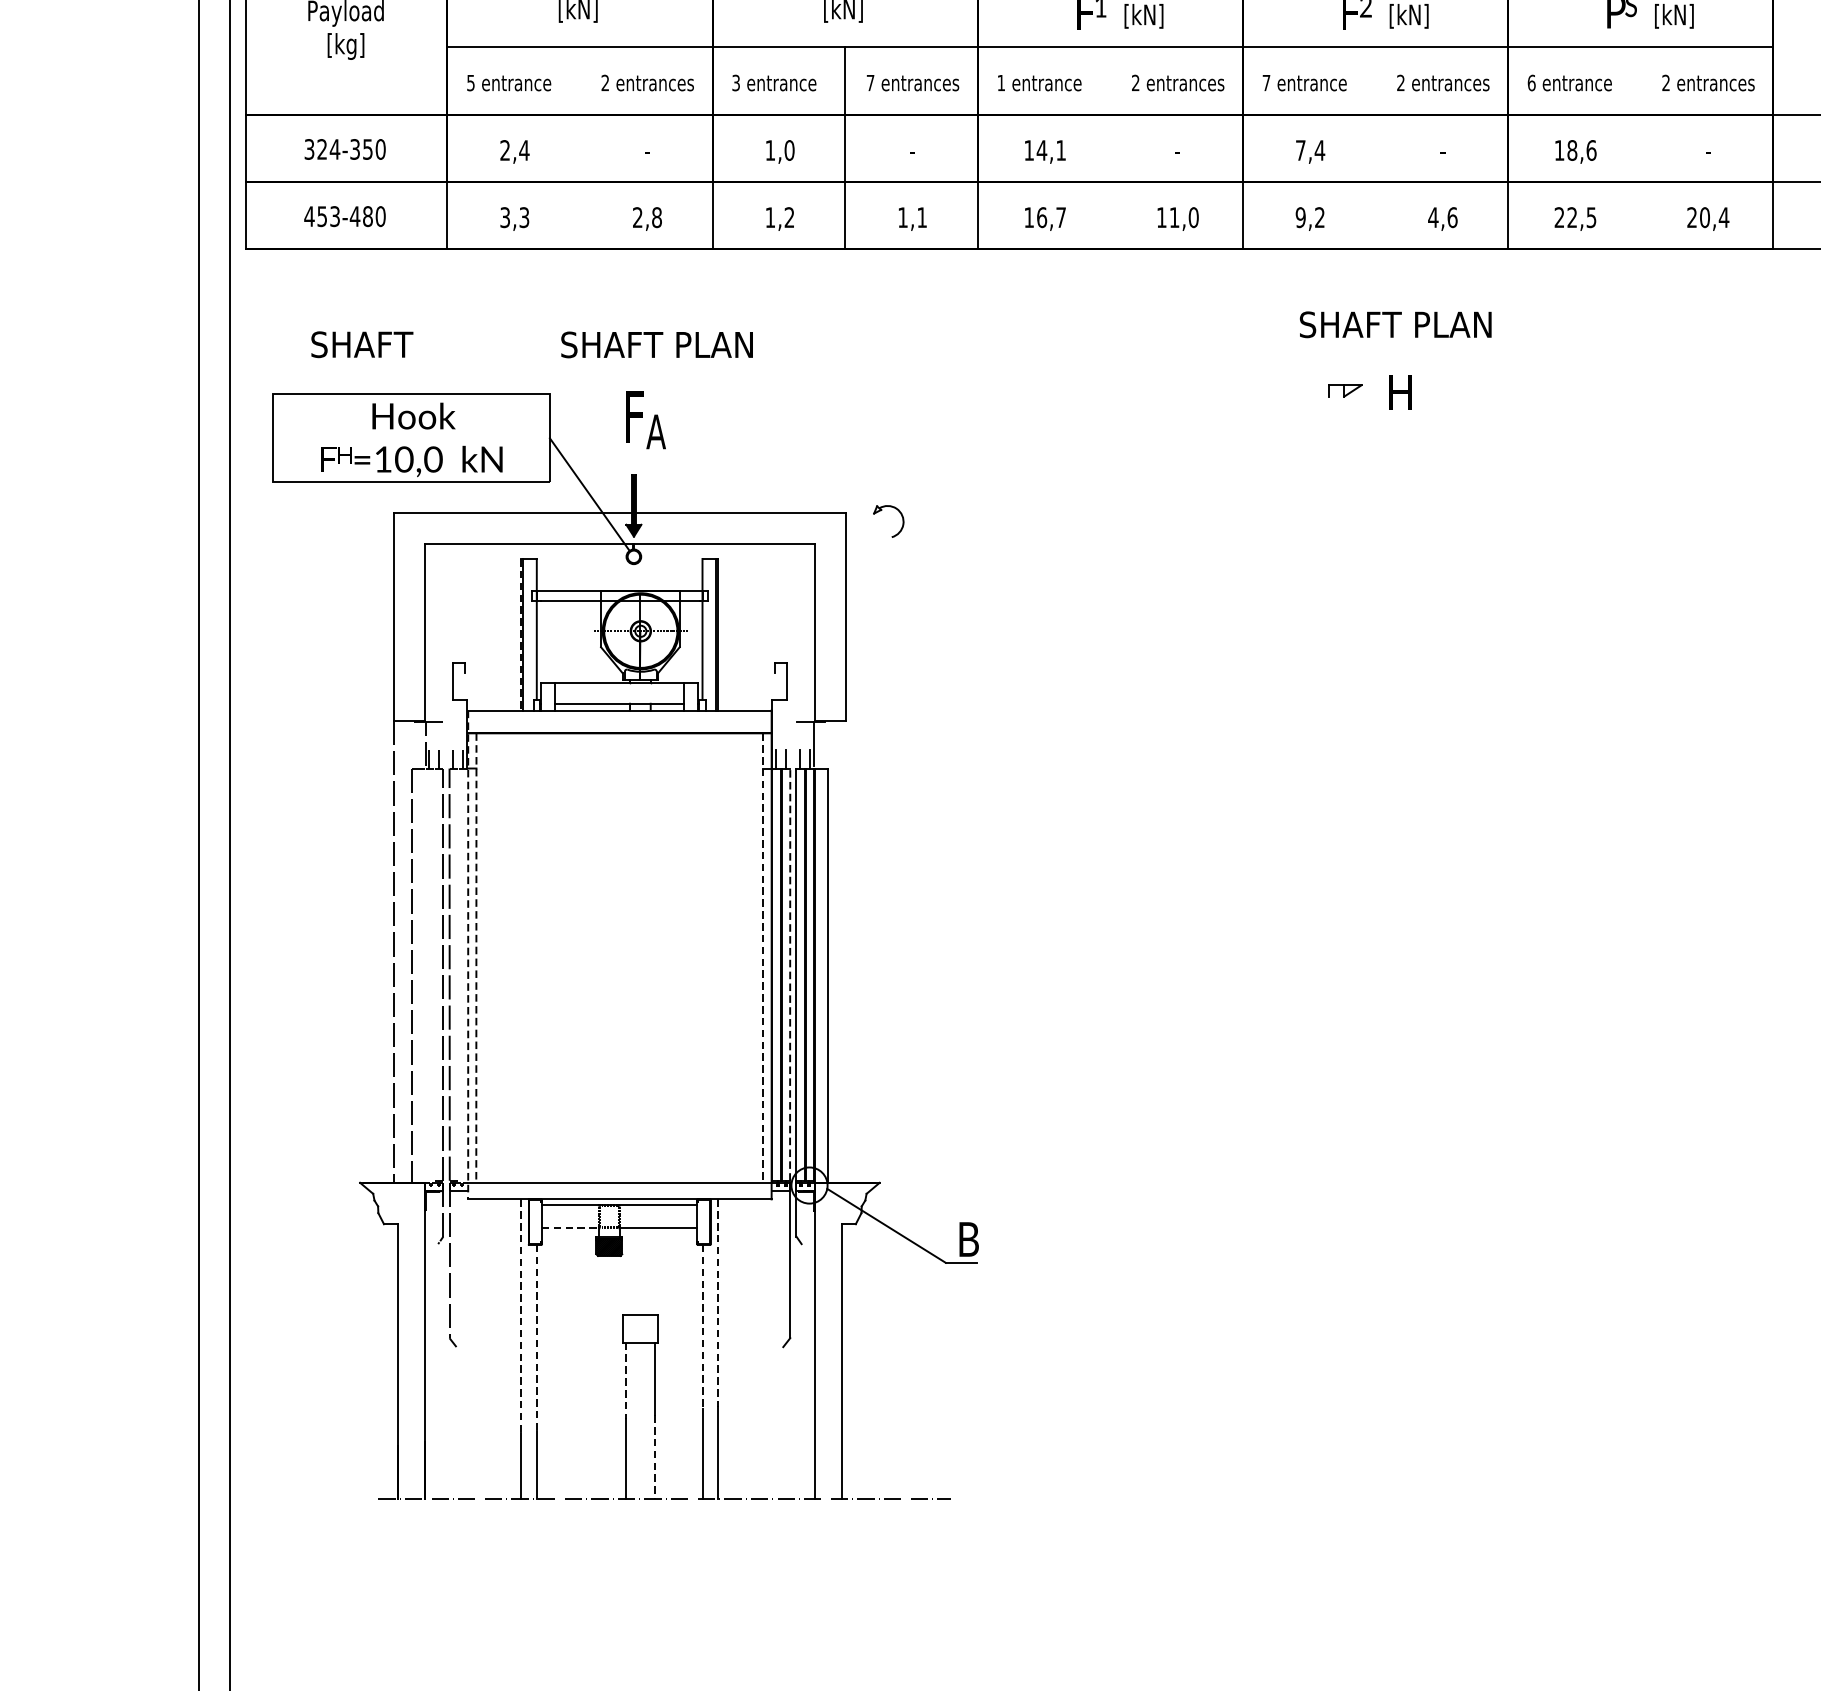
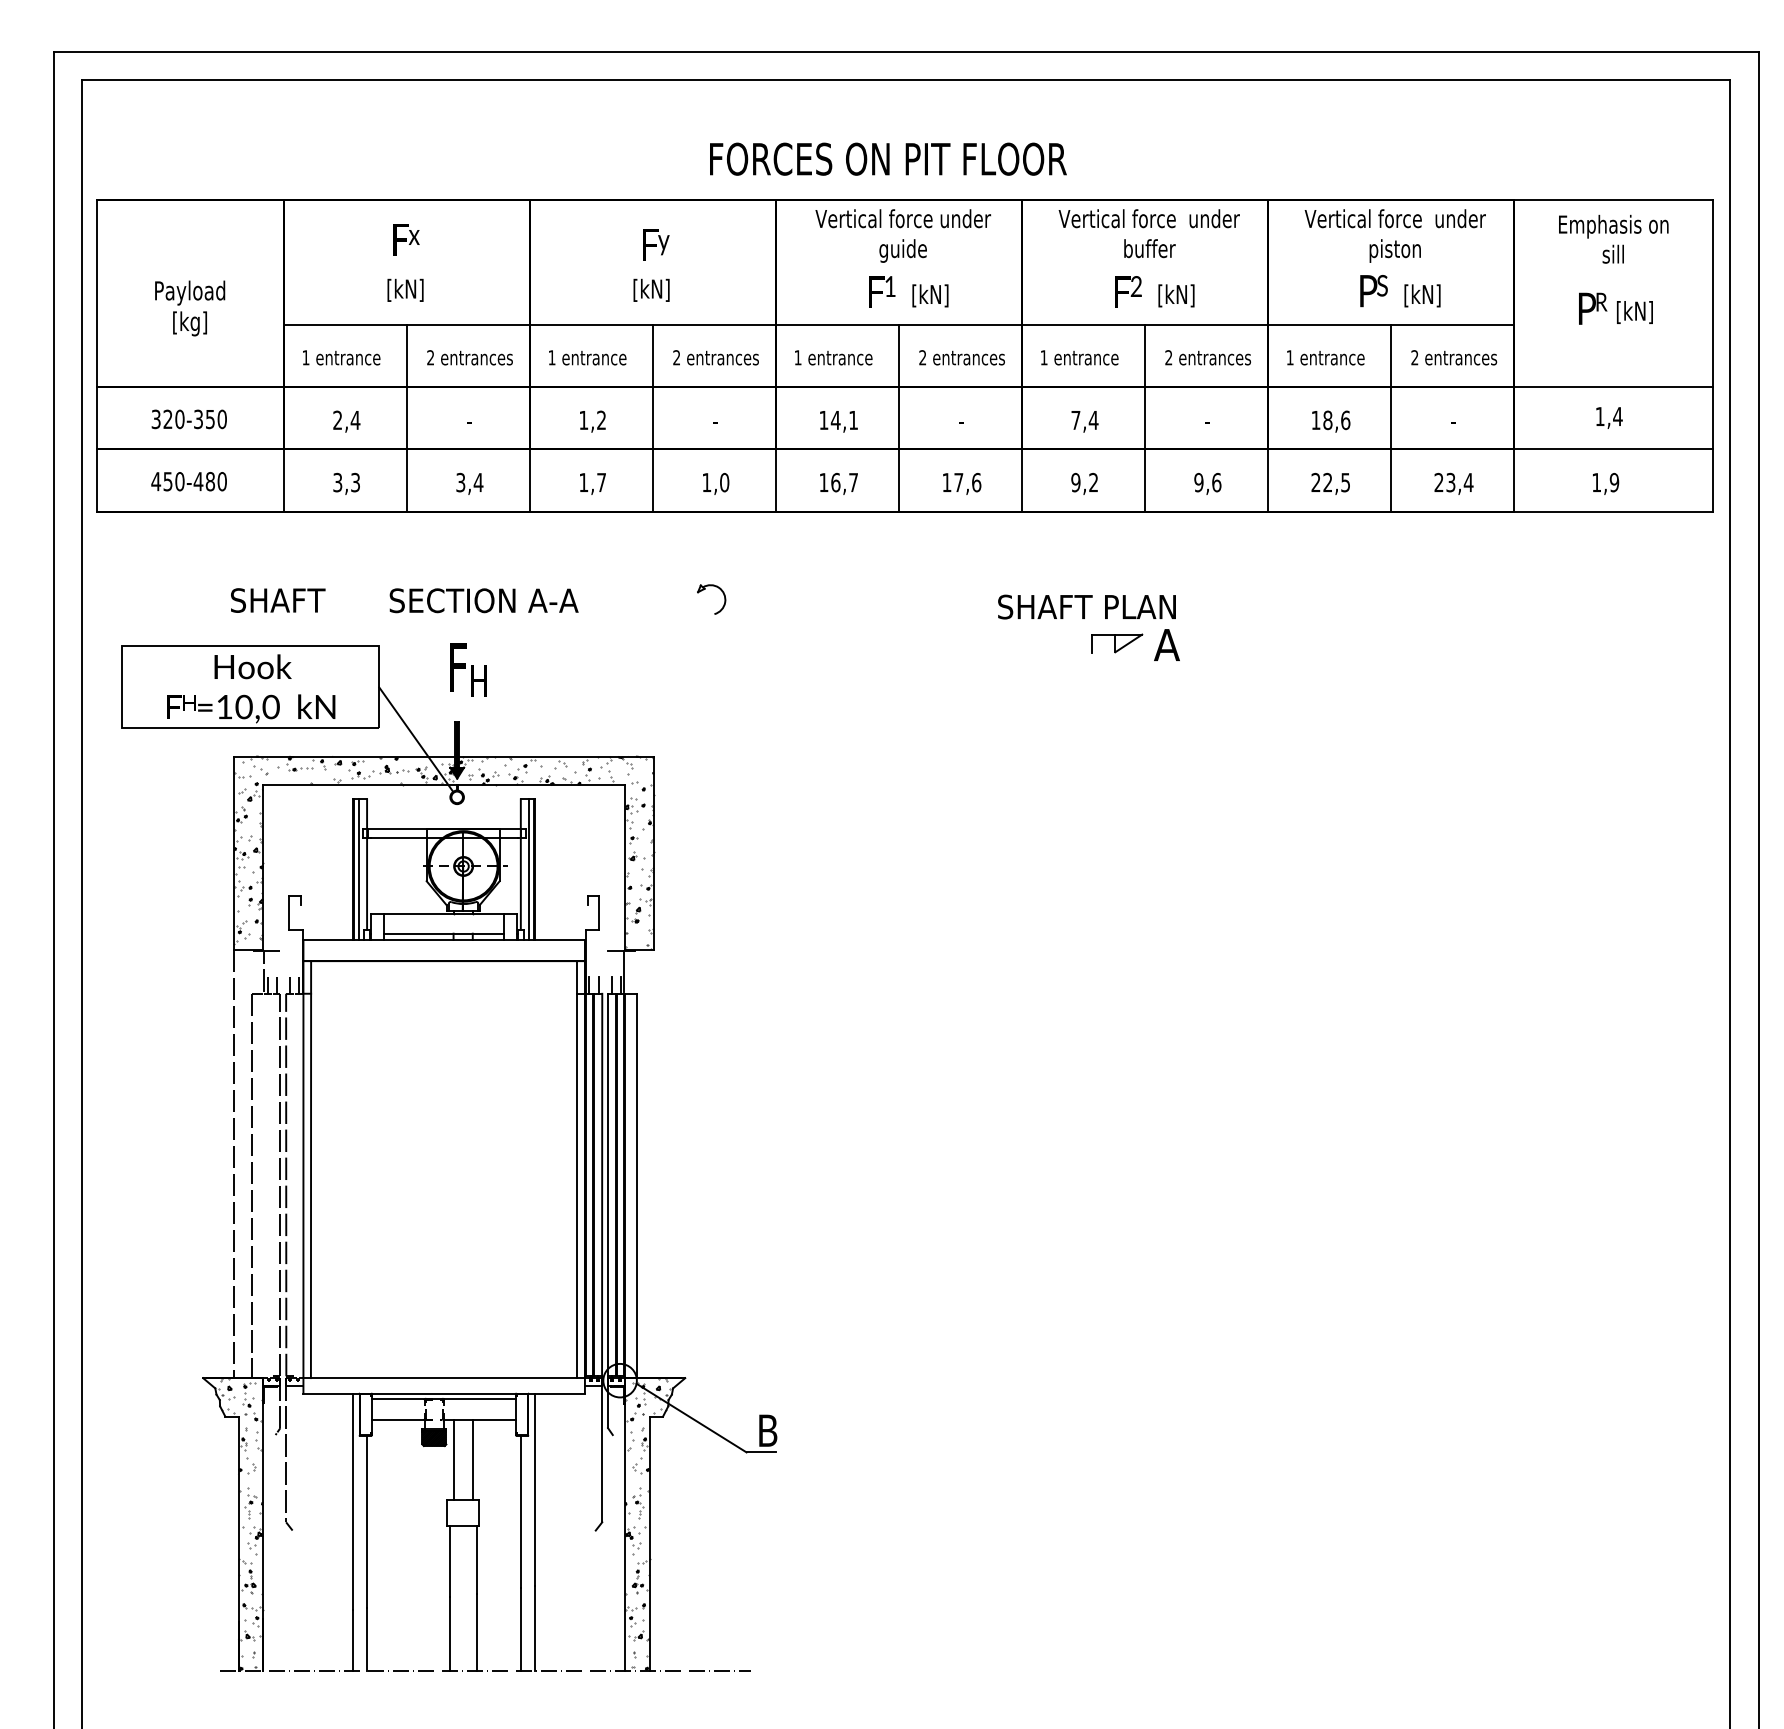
text: (470, 82) -> (305, 357), 5 -> 1
text: (735, 82) -> (551, 357), 3 -> 1
text: (870, 82) -> (676, 357), 7 -> 2
text: (1265, 82) -> (1043, 357), 7 -> 1
text: (1530, 82) -> (1289, 357), 6 -> 1
line: (580, 147) -> (407, 417), added
line: (1110, 147) -> (899, 417), added
line: (1375, 147) -> (1145, 417), added
line: (1640, 147) -> (1391, 417), added
text: (334, 149) -> (179, 419), 324-350 -> 320-350
text: (789, 150) -> (601, 420), 1,0 -> 1,2
text: (334, 216) -> (179, 481), 453-480 -> 450-480
text: (789, 216) -> (601, 481), 1,2 -> 1,7
text: (1183, 216) -> (967, 481), 11,0 -> 17,6
text: (647, 217) -> (469, 482), 2,8 -> 3,4
text: (922, 217) -> (724, 482), 1,1 -> 1,0
text: (1432, 217) -> (1198, 482), 4,6 -> 9,6
text: (1704, 217) -> (1450, 482), 20,4 -> 23,4
text: (1395, 324) -> (1086, 606), moved
text: (362, 344) -> (278, 600), moved
text: (675, 344) -> (495, 600), SHAFT PLAN -> SECTION A-A
part: (1345, 391) -> (1117, 643), size x1.67
text: (1398, 393) -> (1166, 645), H -> A
text: (655, 431) -> (477, 681), A -> H
part: (882, 510) -> (705, 589), moved
hatch: (620, 616) -> (444, 852), added
line: (528, 634) -> (359, 869), added
line: (710, 634) -> (528, 869), added
line: (521, 635) -> (352, 870), dashed -> solid
line: (468, 954) -> (303, 1166), dashed -> solid
line: (476, 957) -> (311, 1169), dashed -> solid
line: (763, 957) -> (577, 1169), dashed -> solid
line: (790, 974) -> (602, 1184), dashed -> solid
line: (570, 1228) -> (398, 1420), dashed -> solid
line: (629, 1271) -> (453, 1460), added
line: (650, 1271) -> (472, 1460), added
line: (718, 1303) -> (535, 1490), dashed -> solid
line: (521, 1316) -> (352, 1502), dashed -> solid
line: (702, 1327) -> (520, 1512), dashed -> solid
line: (537, 1338) -> (367, 1522), dashed -> solid
hatch: (400, 1340) -> (240, 1524), added
hatch: (839, 1340) -> (647, 1524), added
line: (625, 1381) -> (449, 1562), dashed -> solid
line: (654, 1456) -> (476, 1632), dashed -> solid

